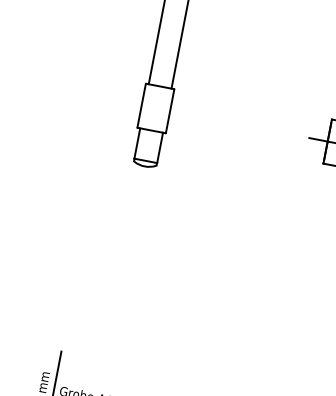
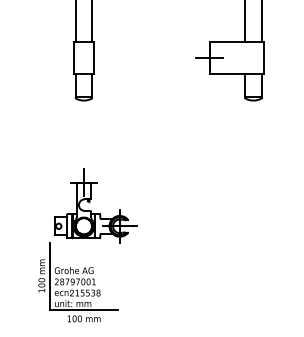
part: (132, 312) -> (95, 205), added

